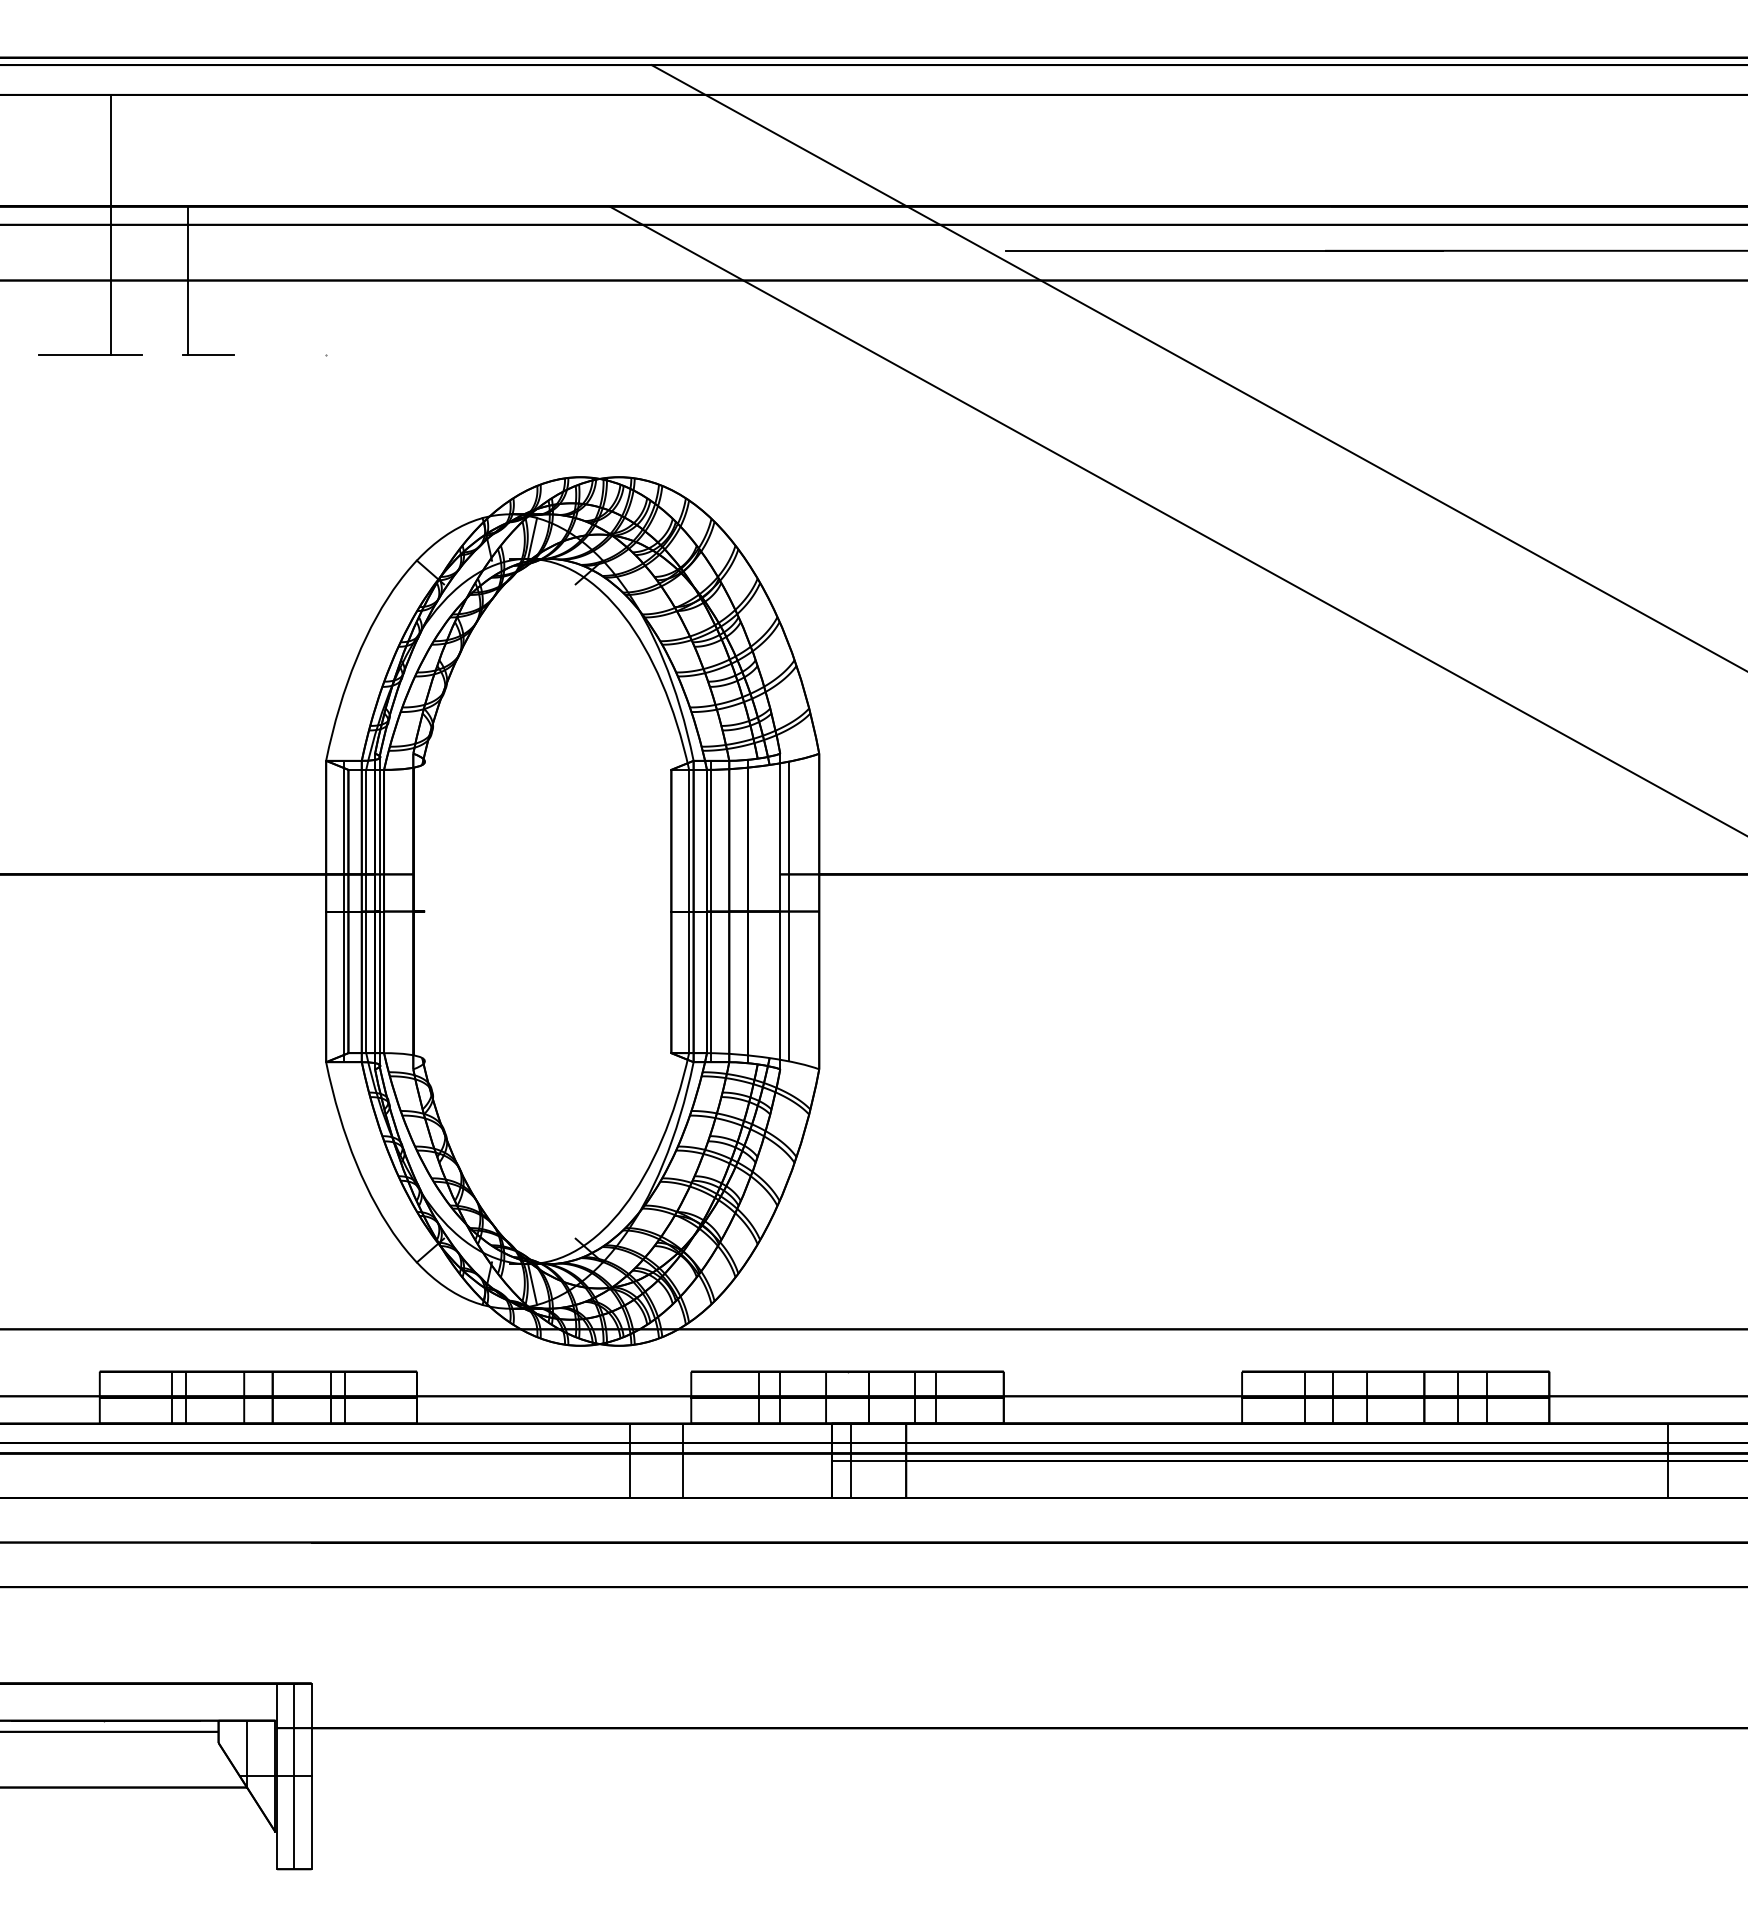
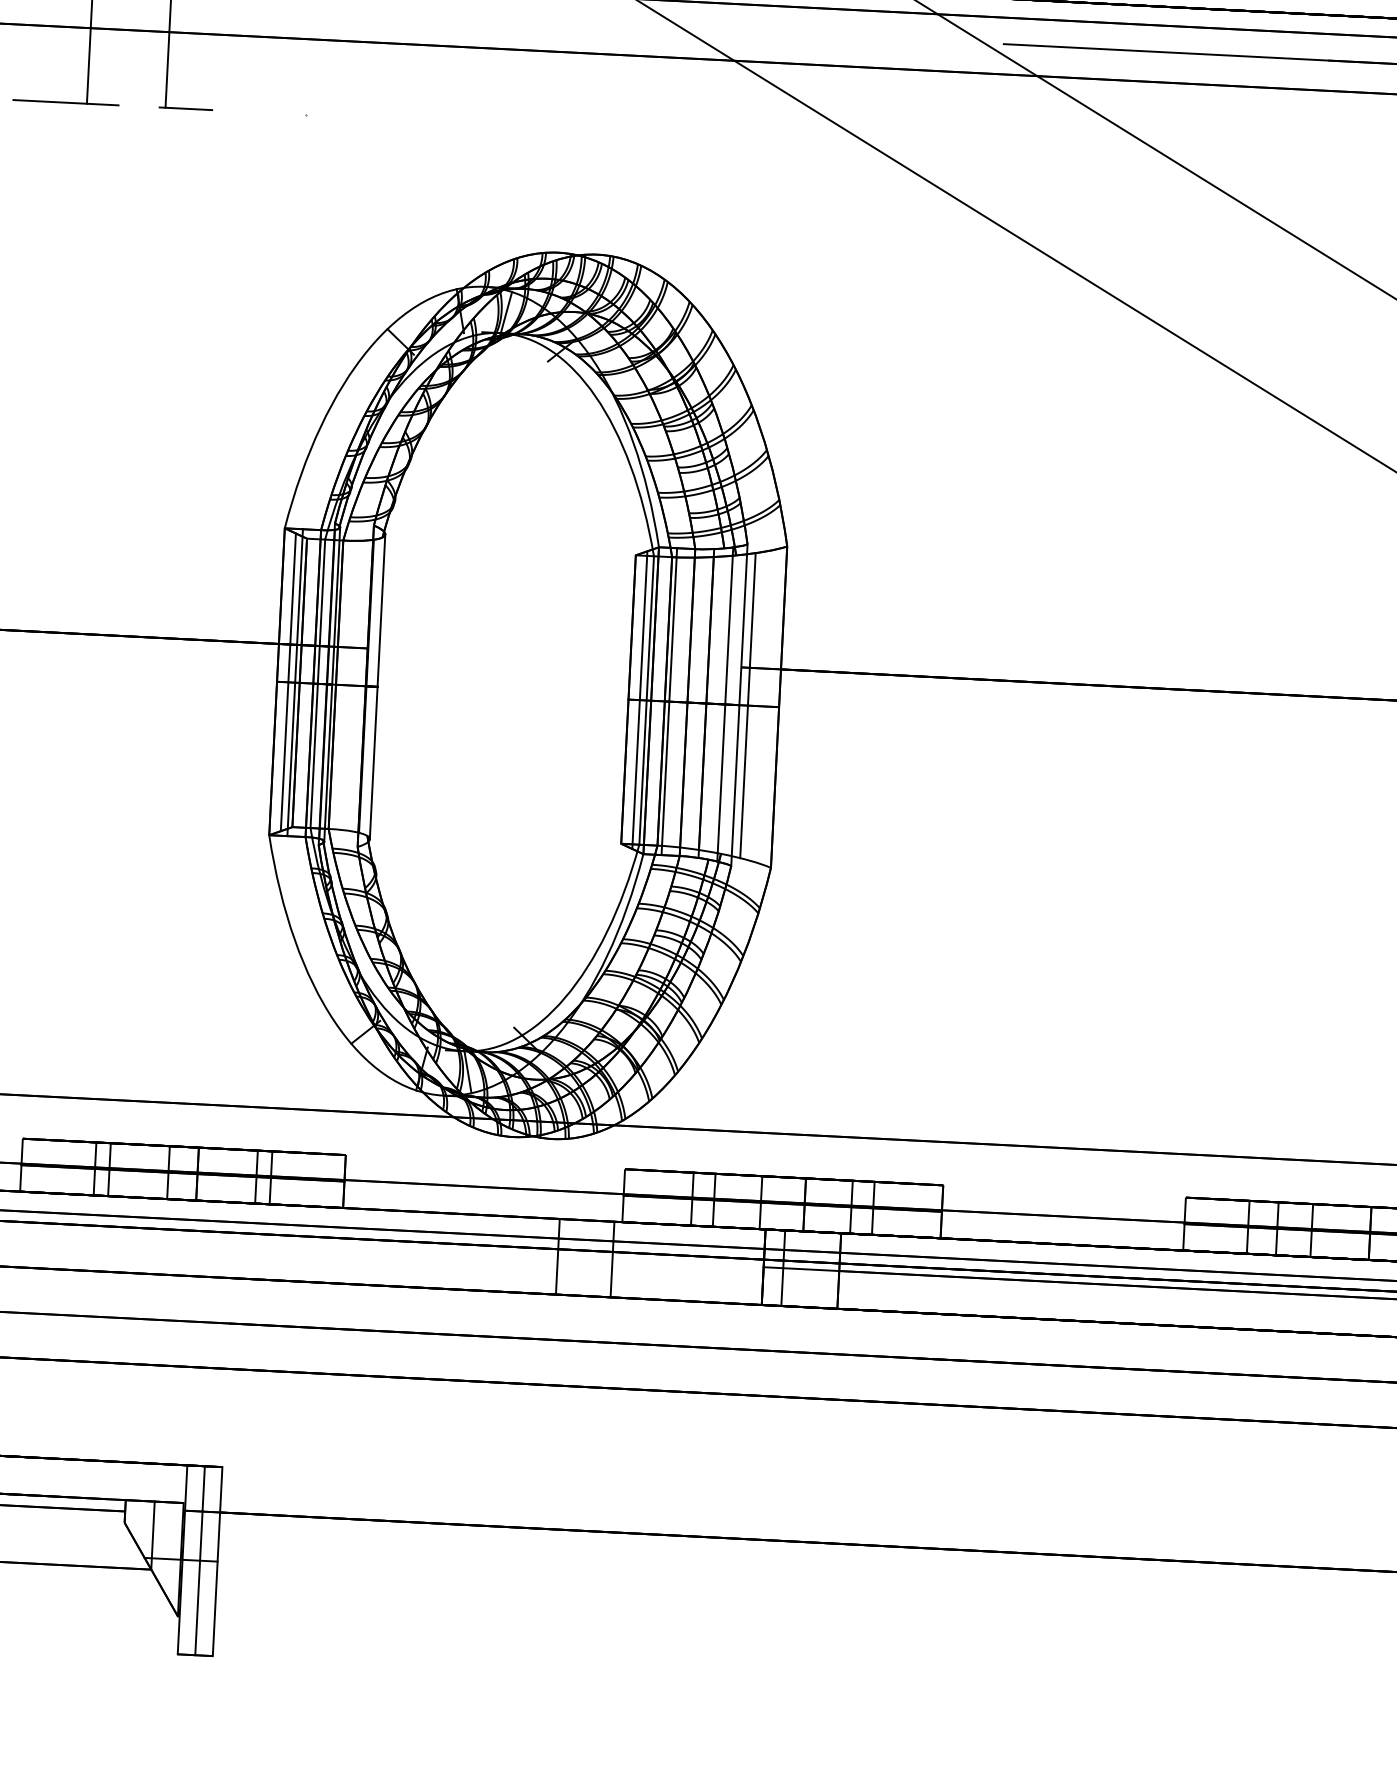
line: (337, 911) -> (288, 682), added
line: (424, 911) -> (377, 686), added
line: (682, 911) -> (639, 700), added
line: (766, 911) -> (725, 704), added

